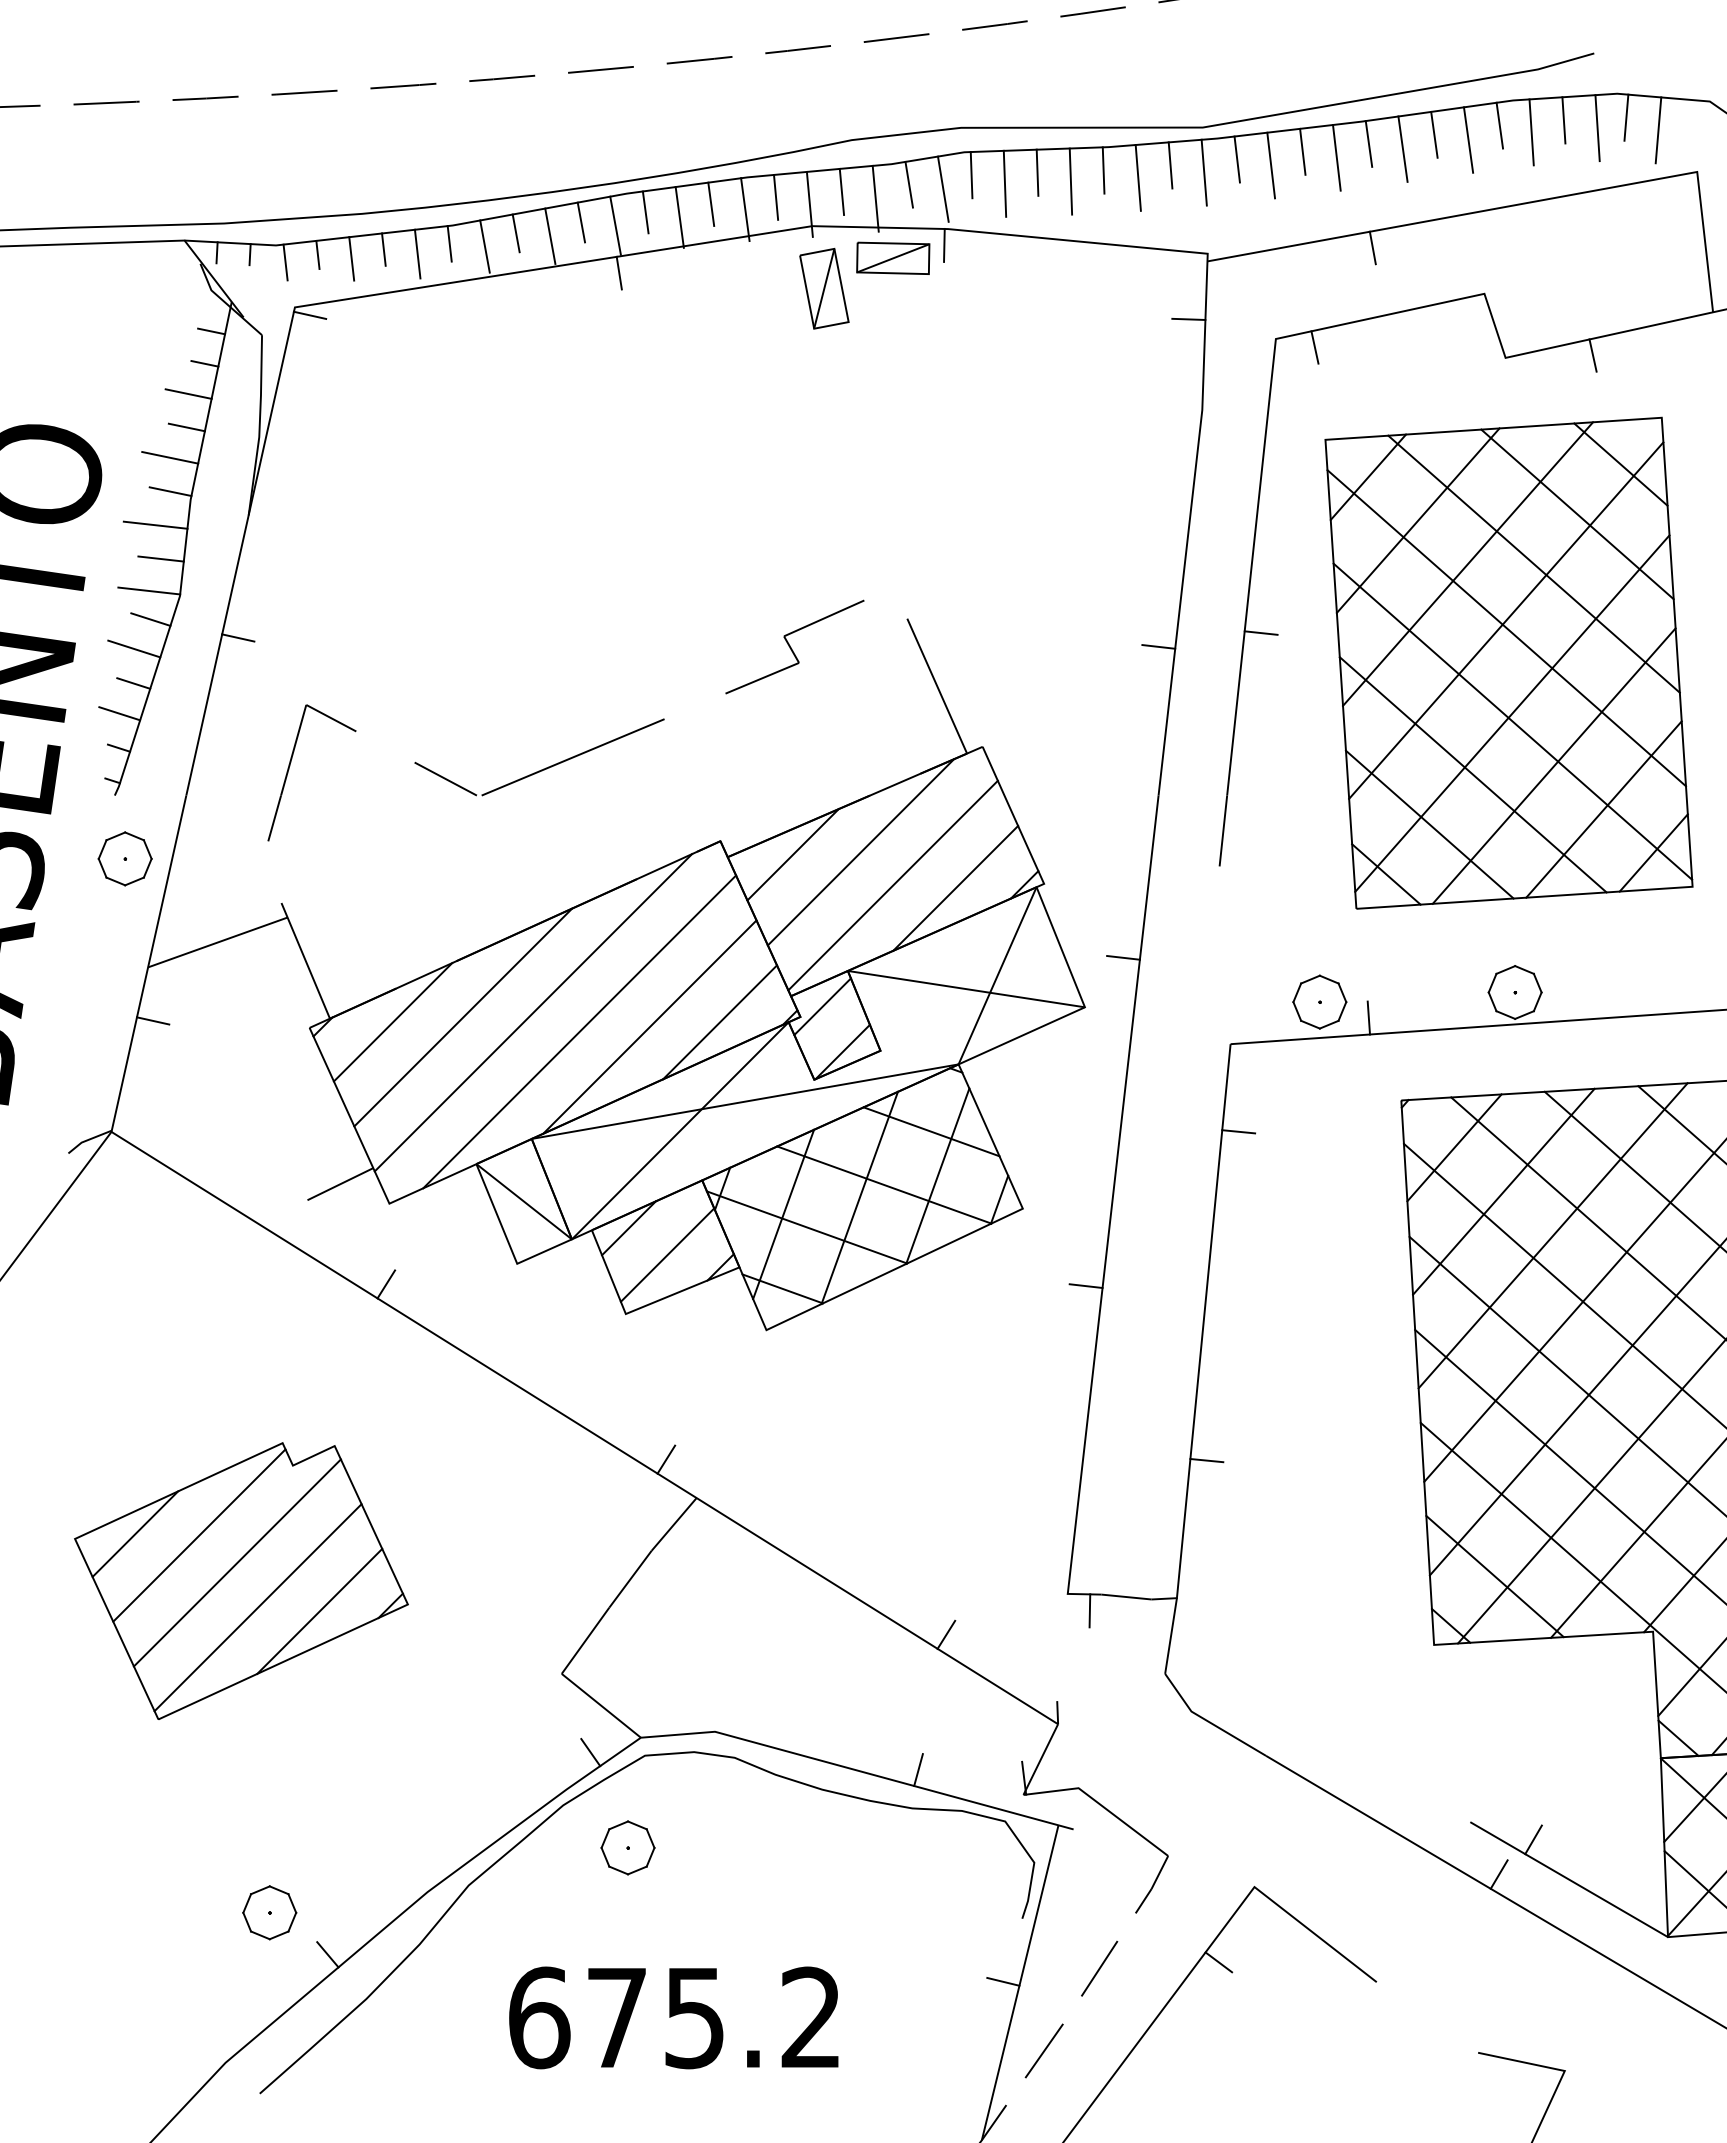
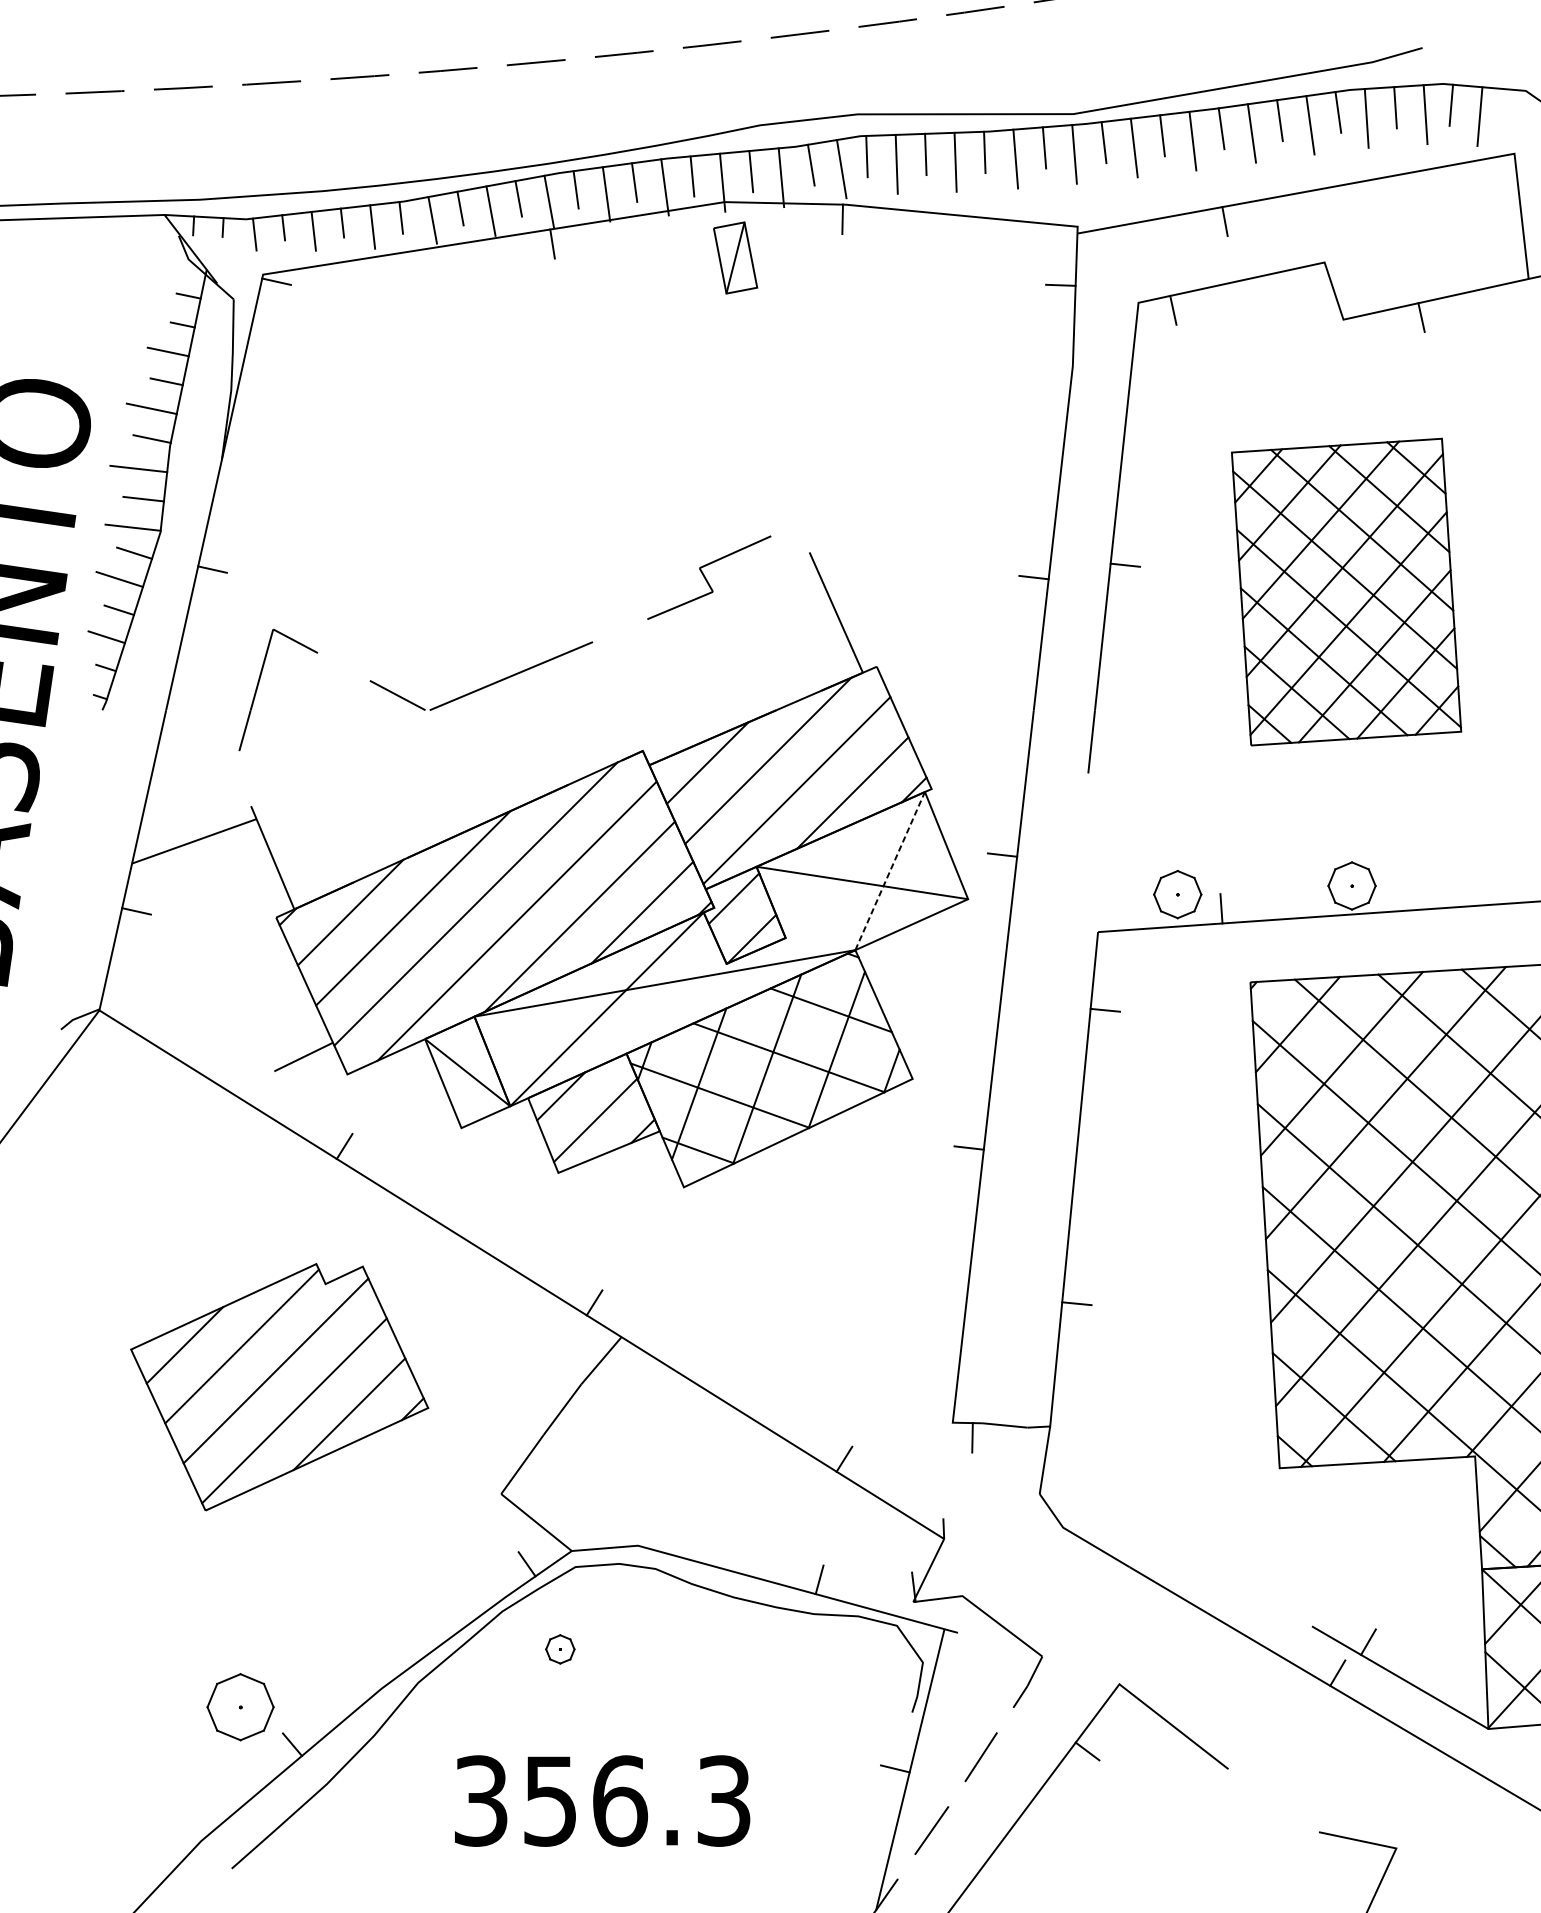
part: (893, 257) -> (797, 230), removed
part: (1508, 662) -> (1346, 591), size x0.7
part: (124, 858) -> (111, 766), removed
line: (997, 975) -> (890, 870), solid -> dashed
part: (241, 1580) -> (279, 1386), moved
part: (627, 1847) -> (559, 1649), size x0.6
part: (269, 1912) -> (240, 1707), size x1.4
text: (674, 2017) -> (601, 1800), 675.2 -> 356.3

